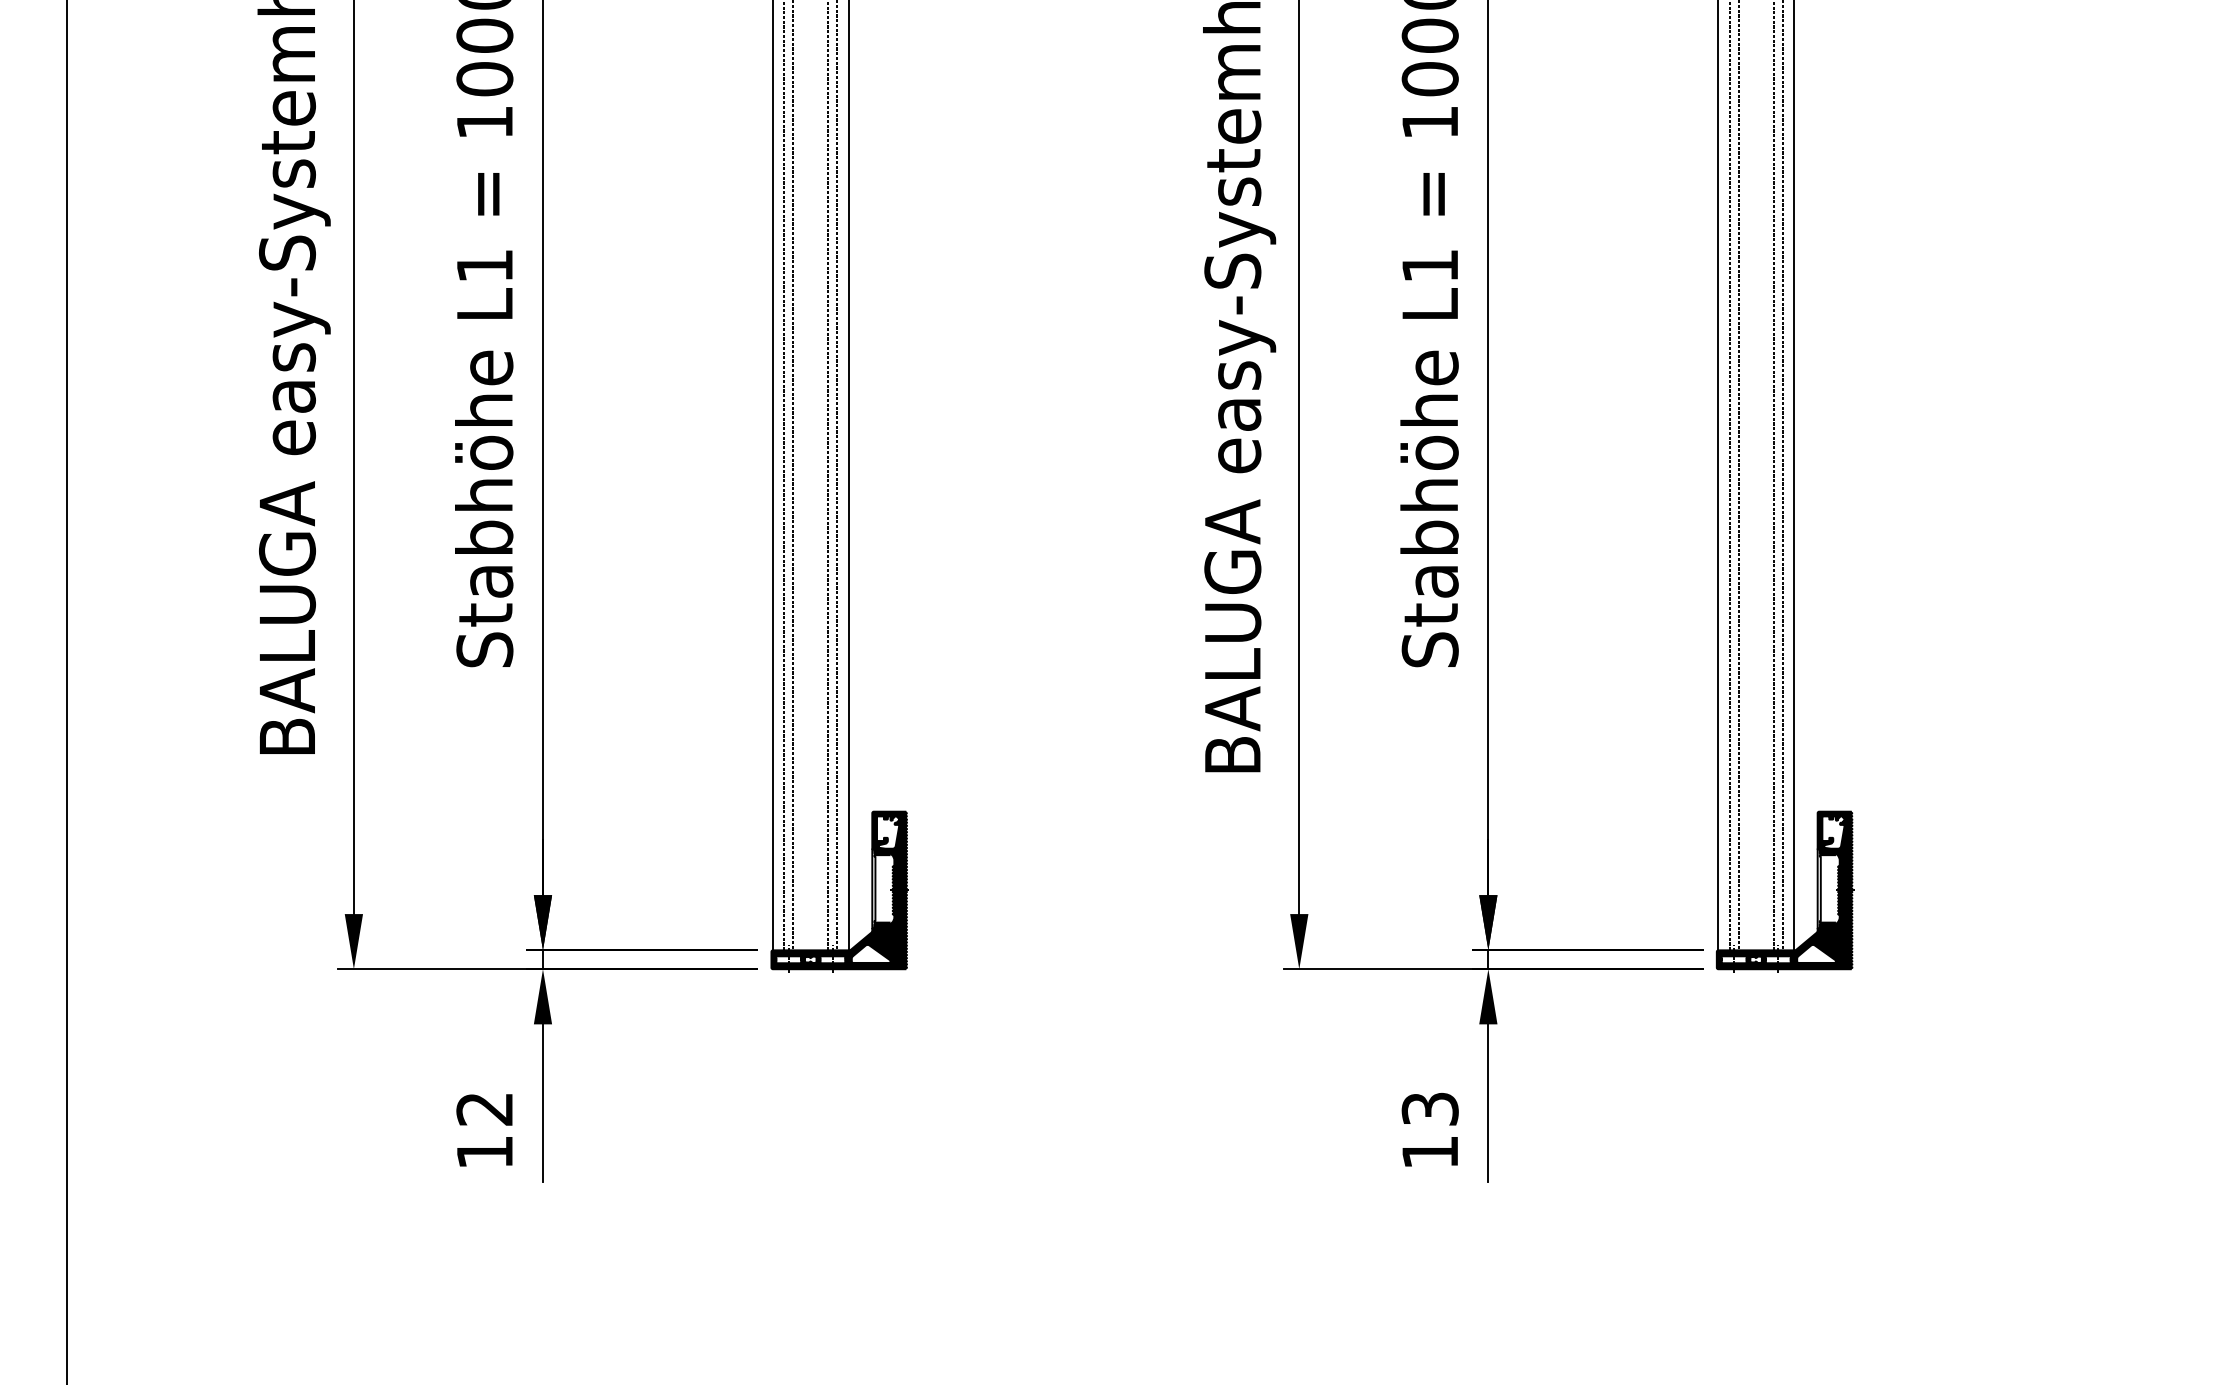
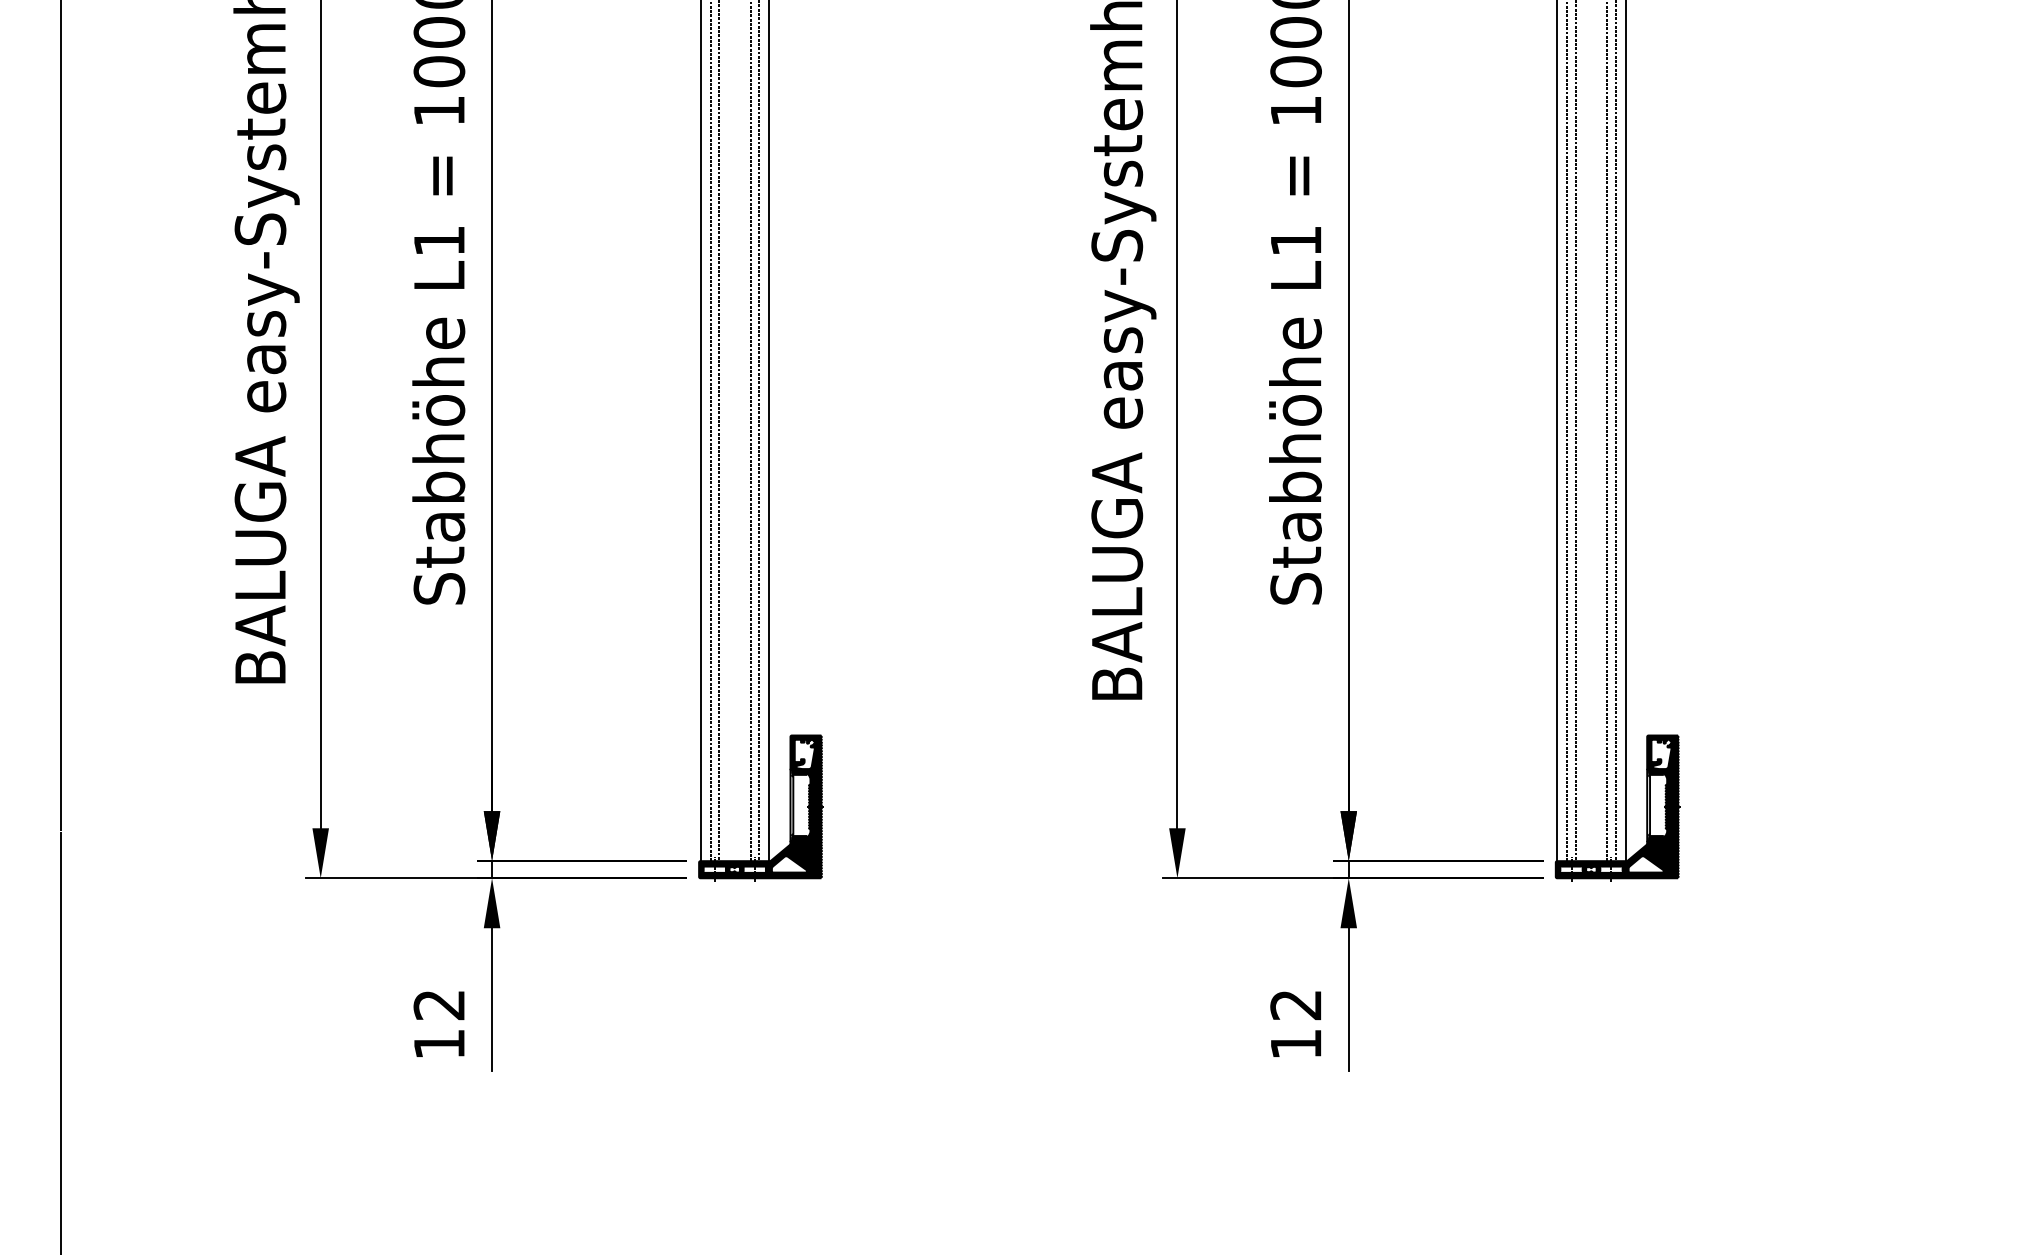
text: (1429, 1109) -> (1295, 1005), 13 -> 12

